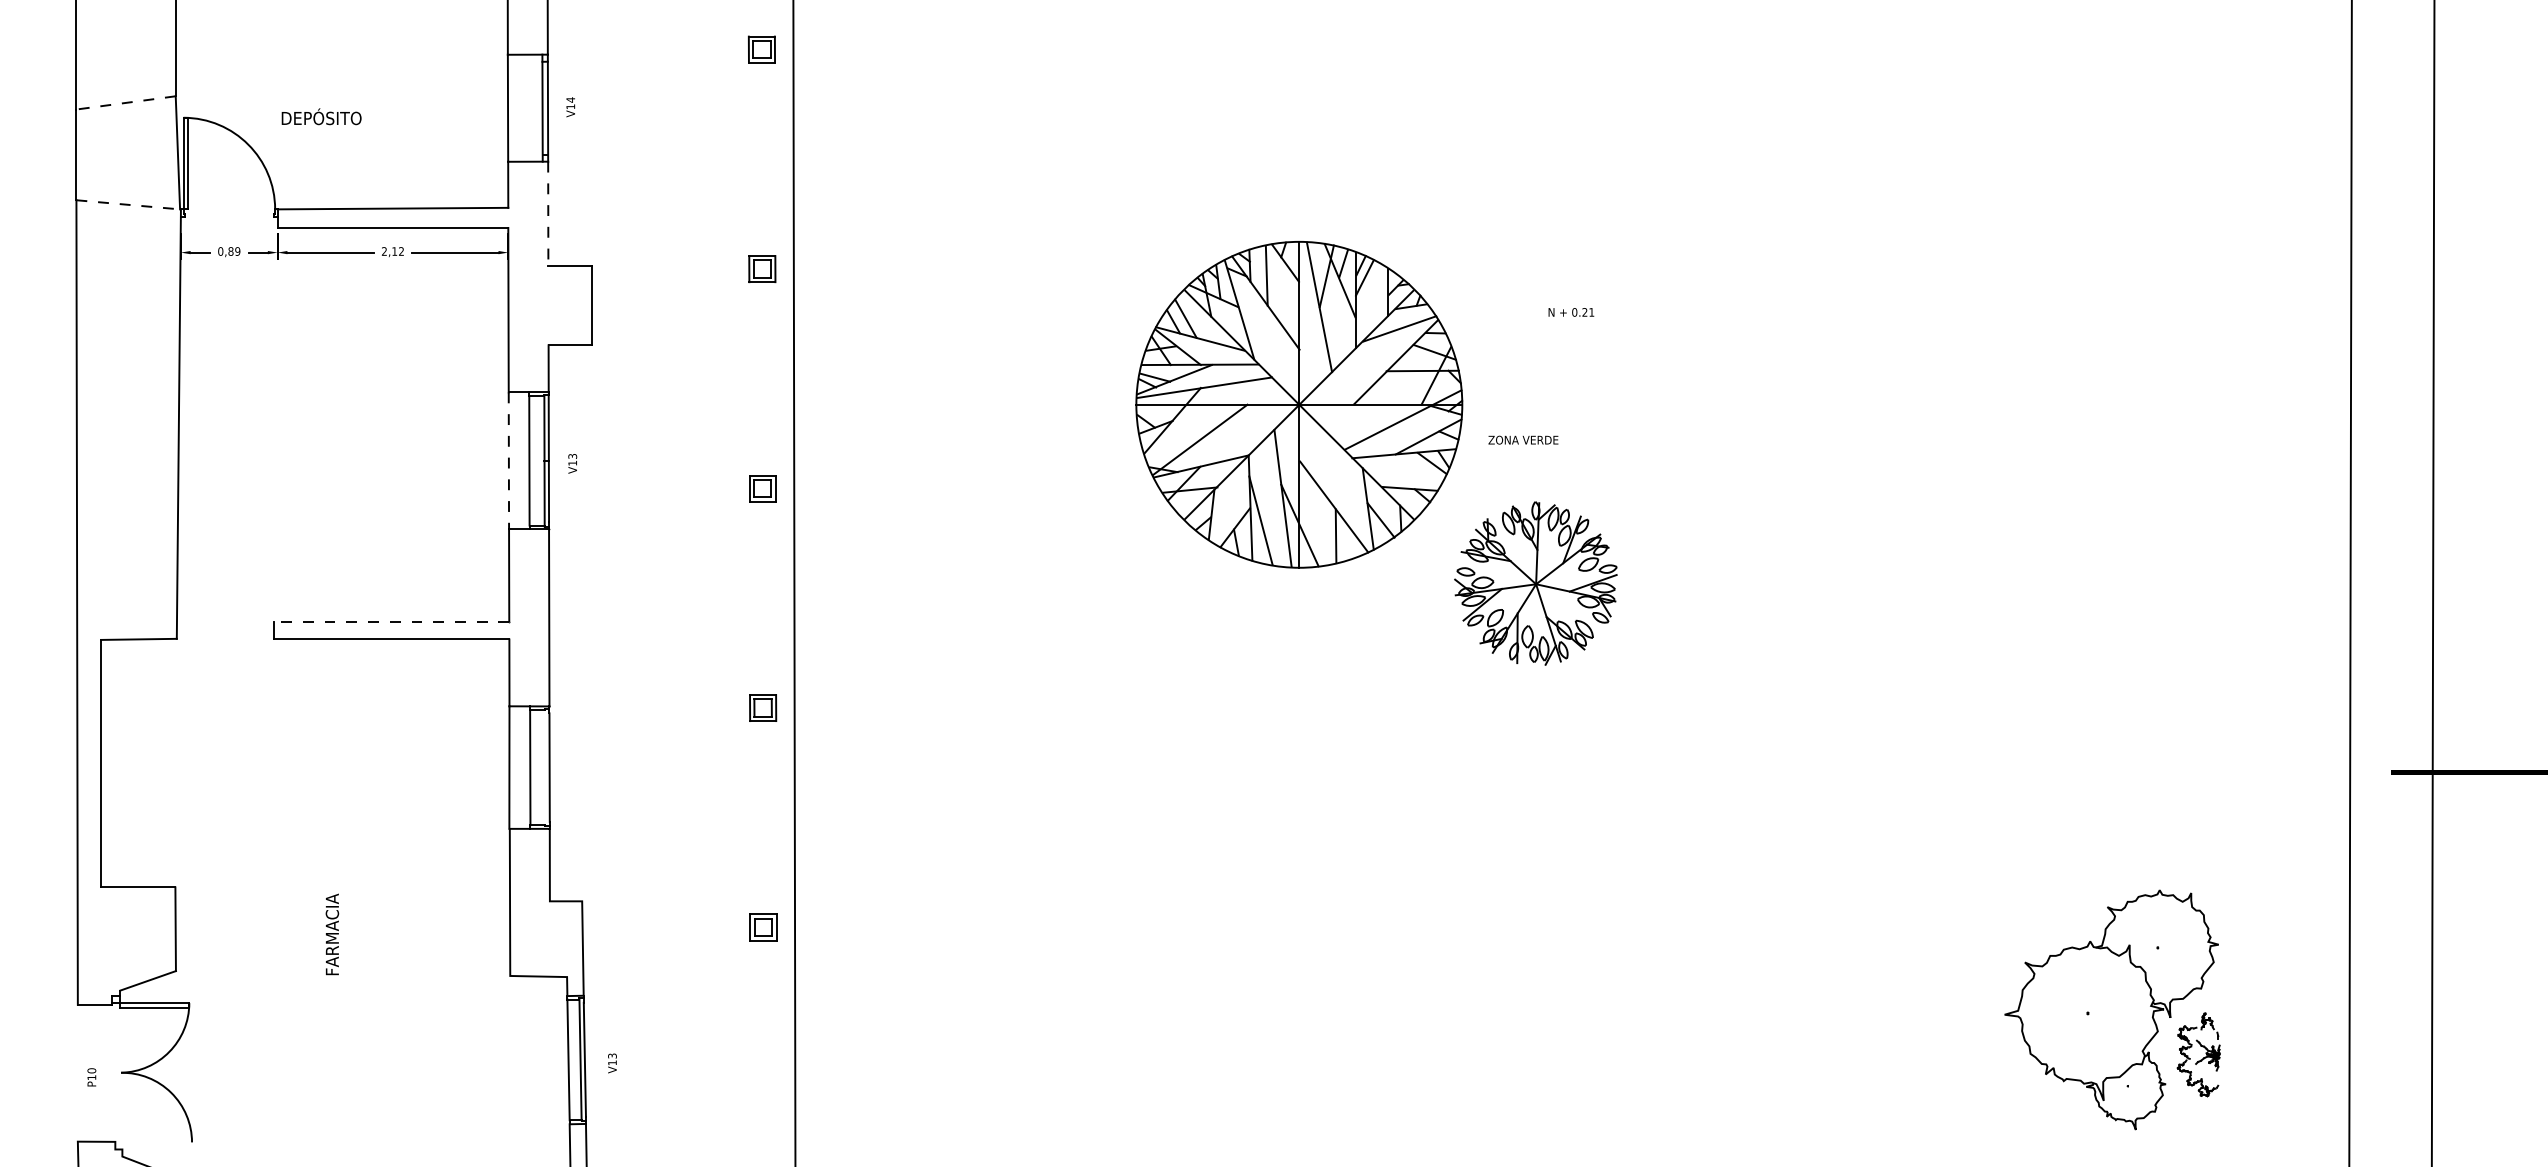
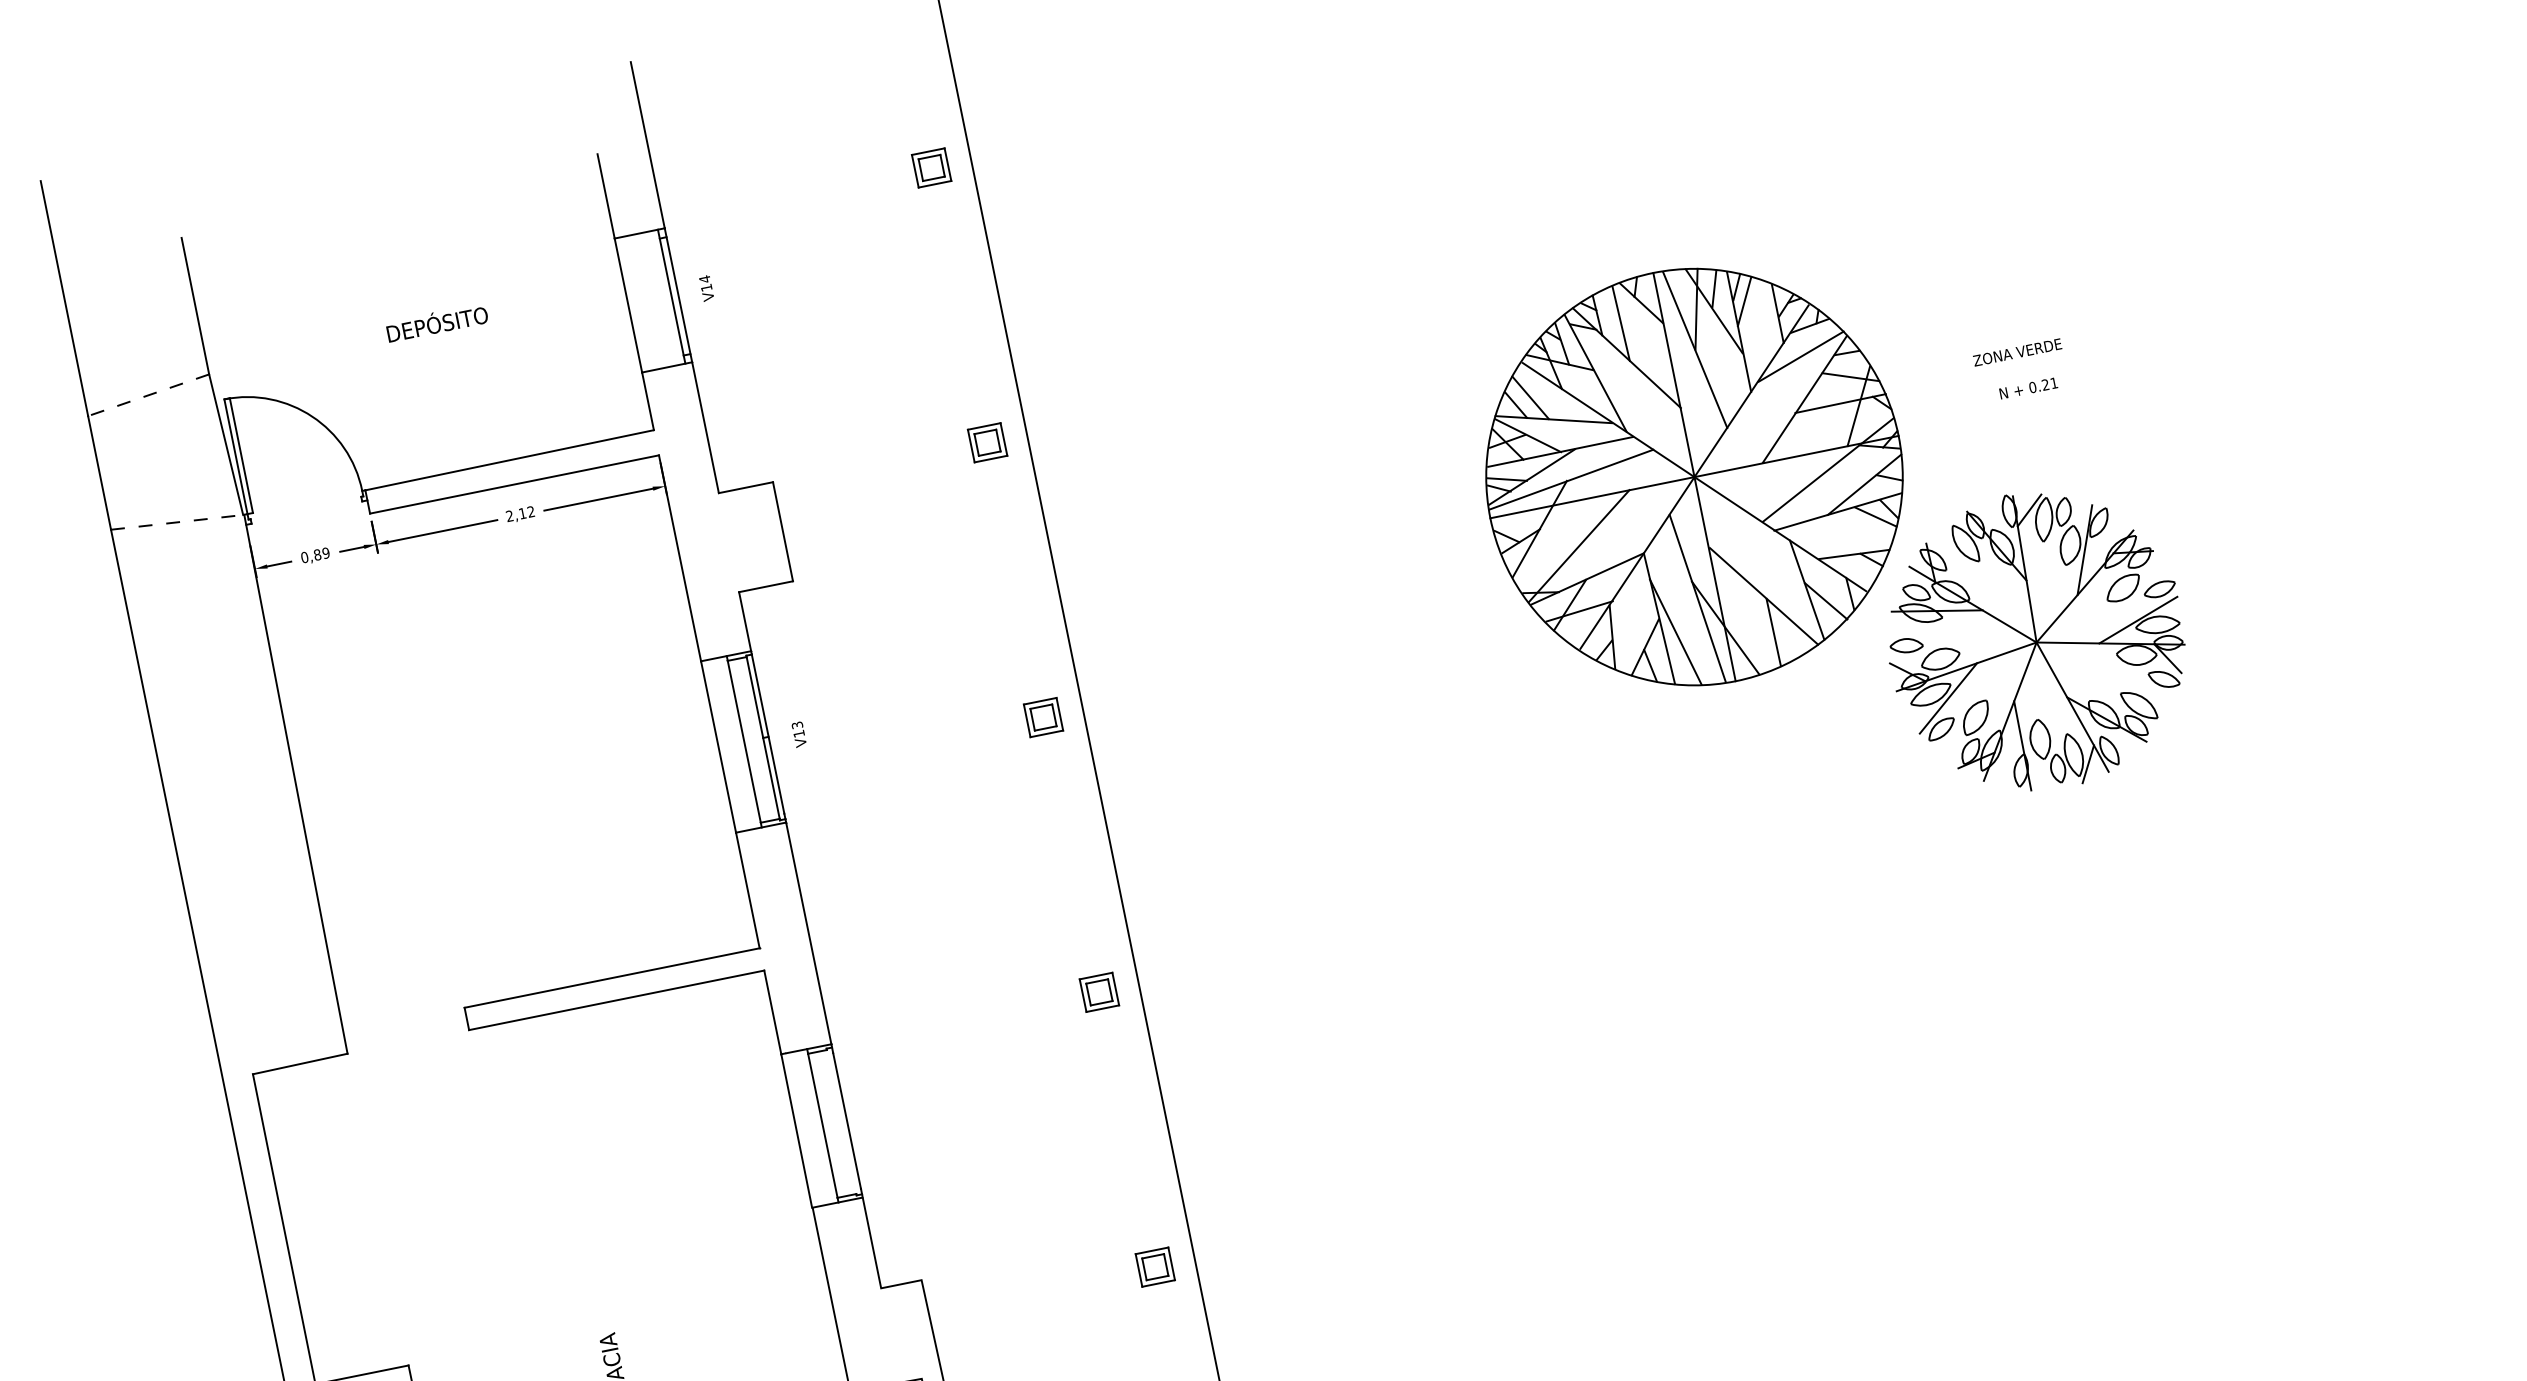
text: (321, 116) -> (436, 322), moved
line: (548, 214) -> (705, 428), dashed -> solid
text: (1571, 312) -> (2028, 388), moved
text: (1523, 439) -> (2017, 351), moved
line: (508, 461) -> (718, 747), dashed -> solid
part: (1535, 583) -> (2035, 641), size x1.43
line: (391, 621) -> (612, 977), dashed -> solid

